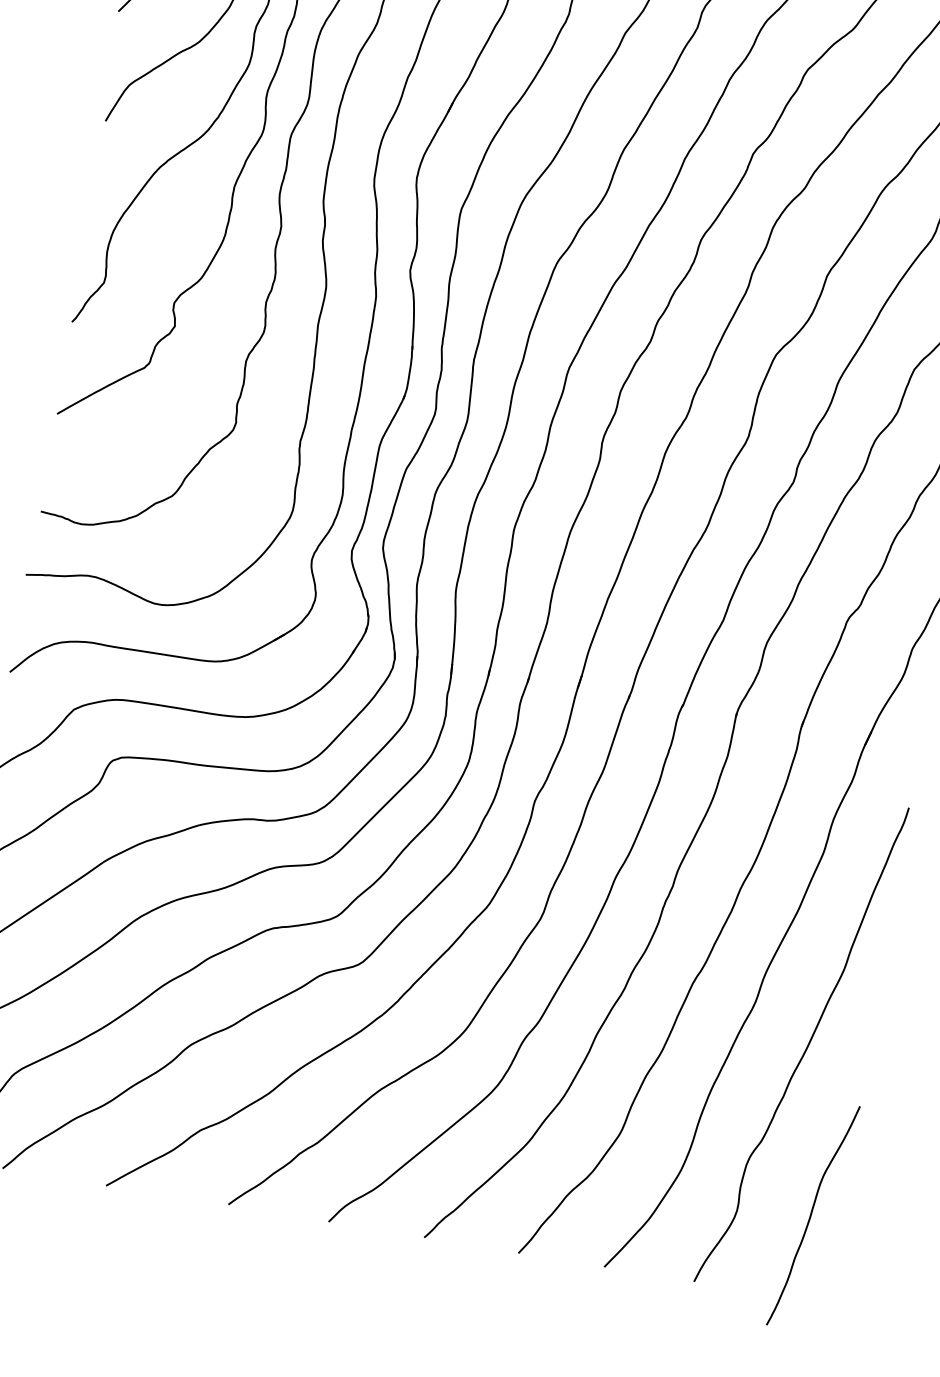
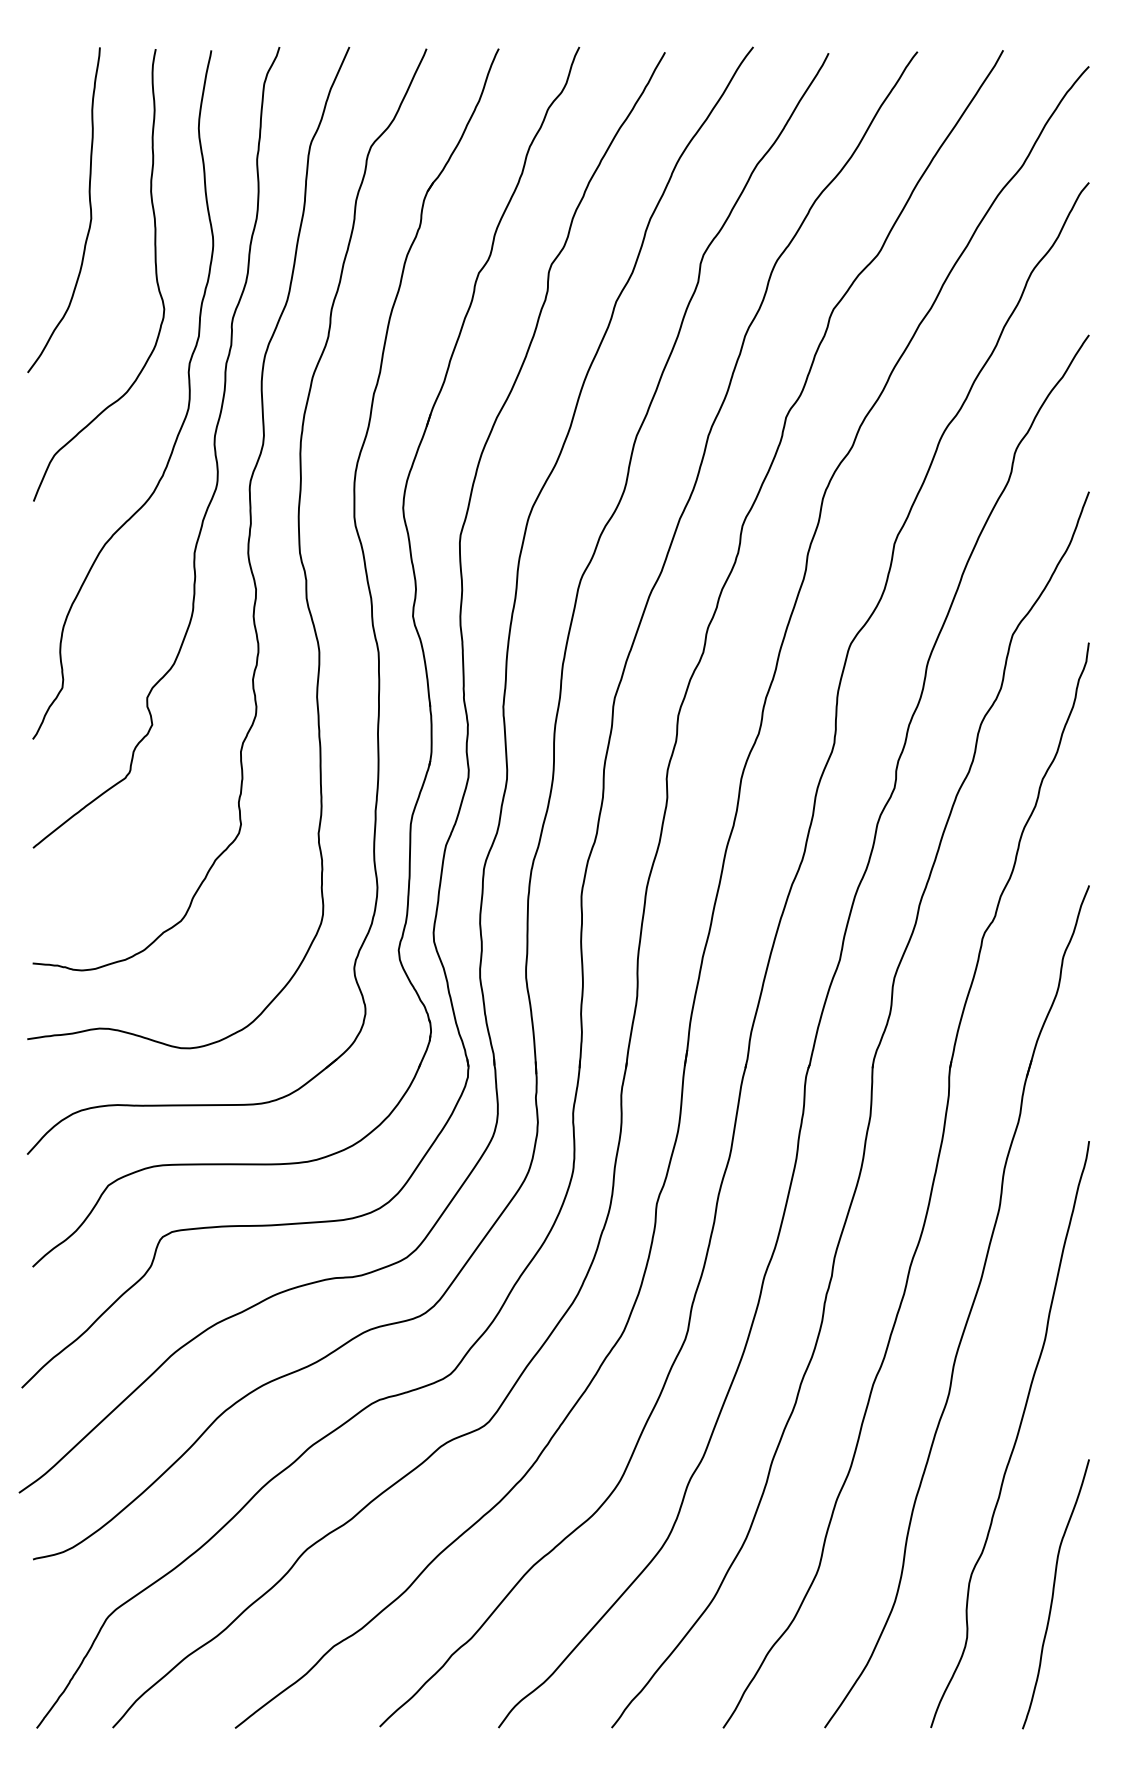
curve: (811, 1215) -> (1053, 1594), moved

